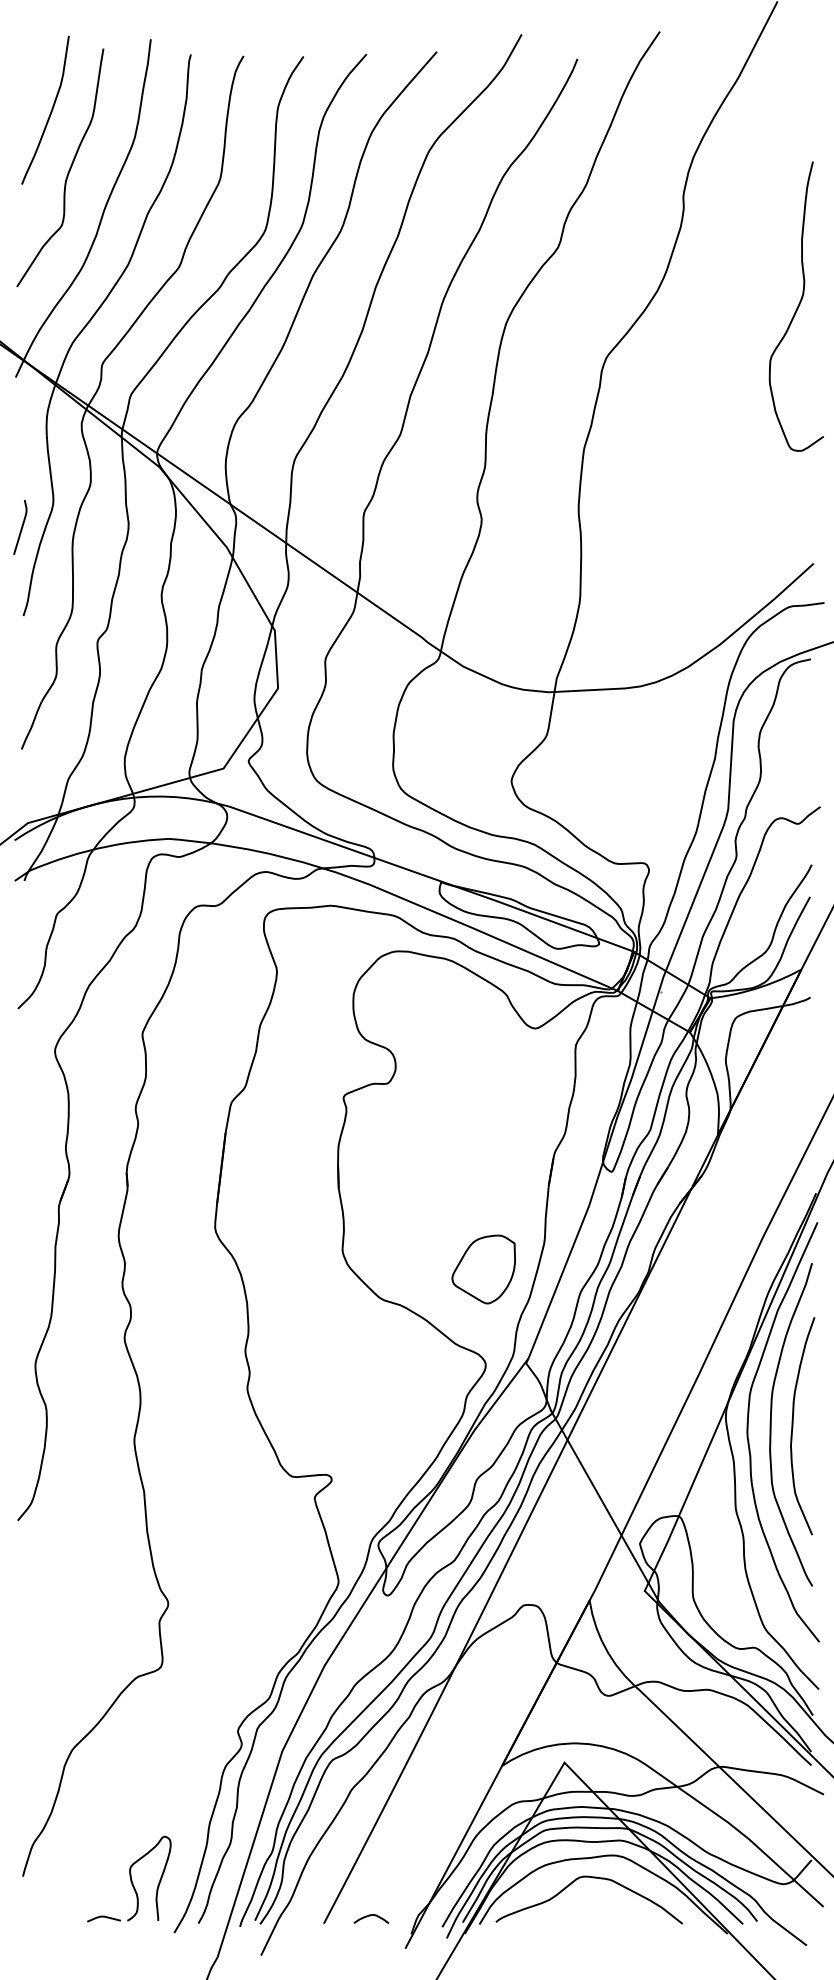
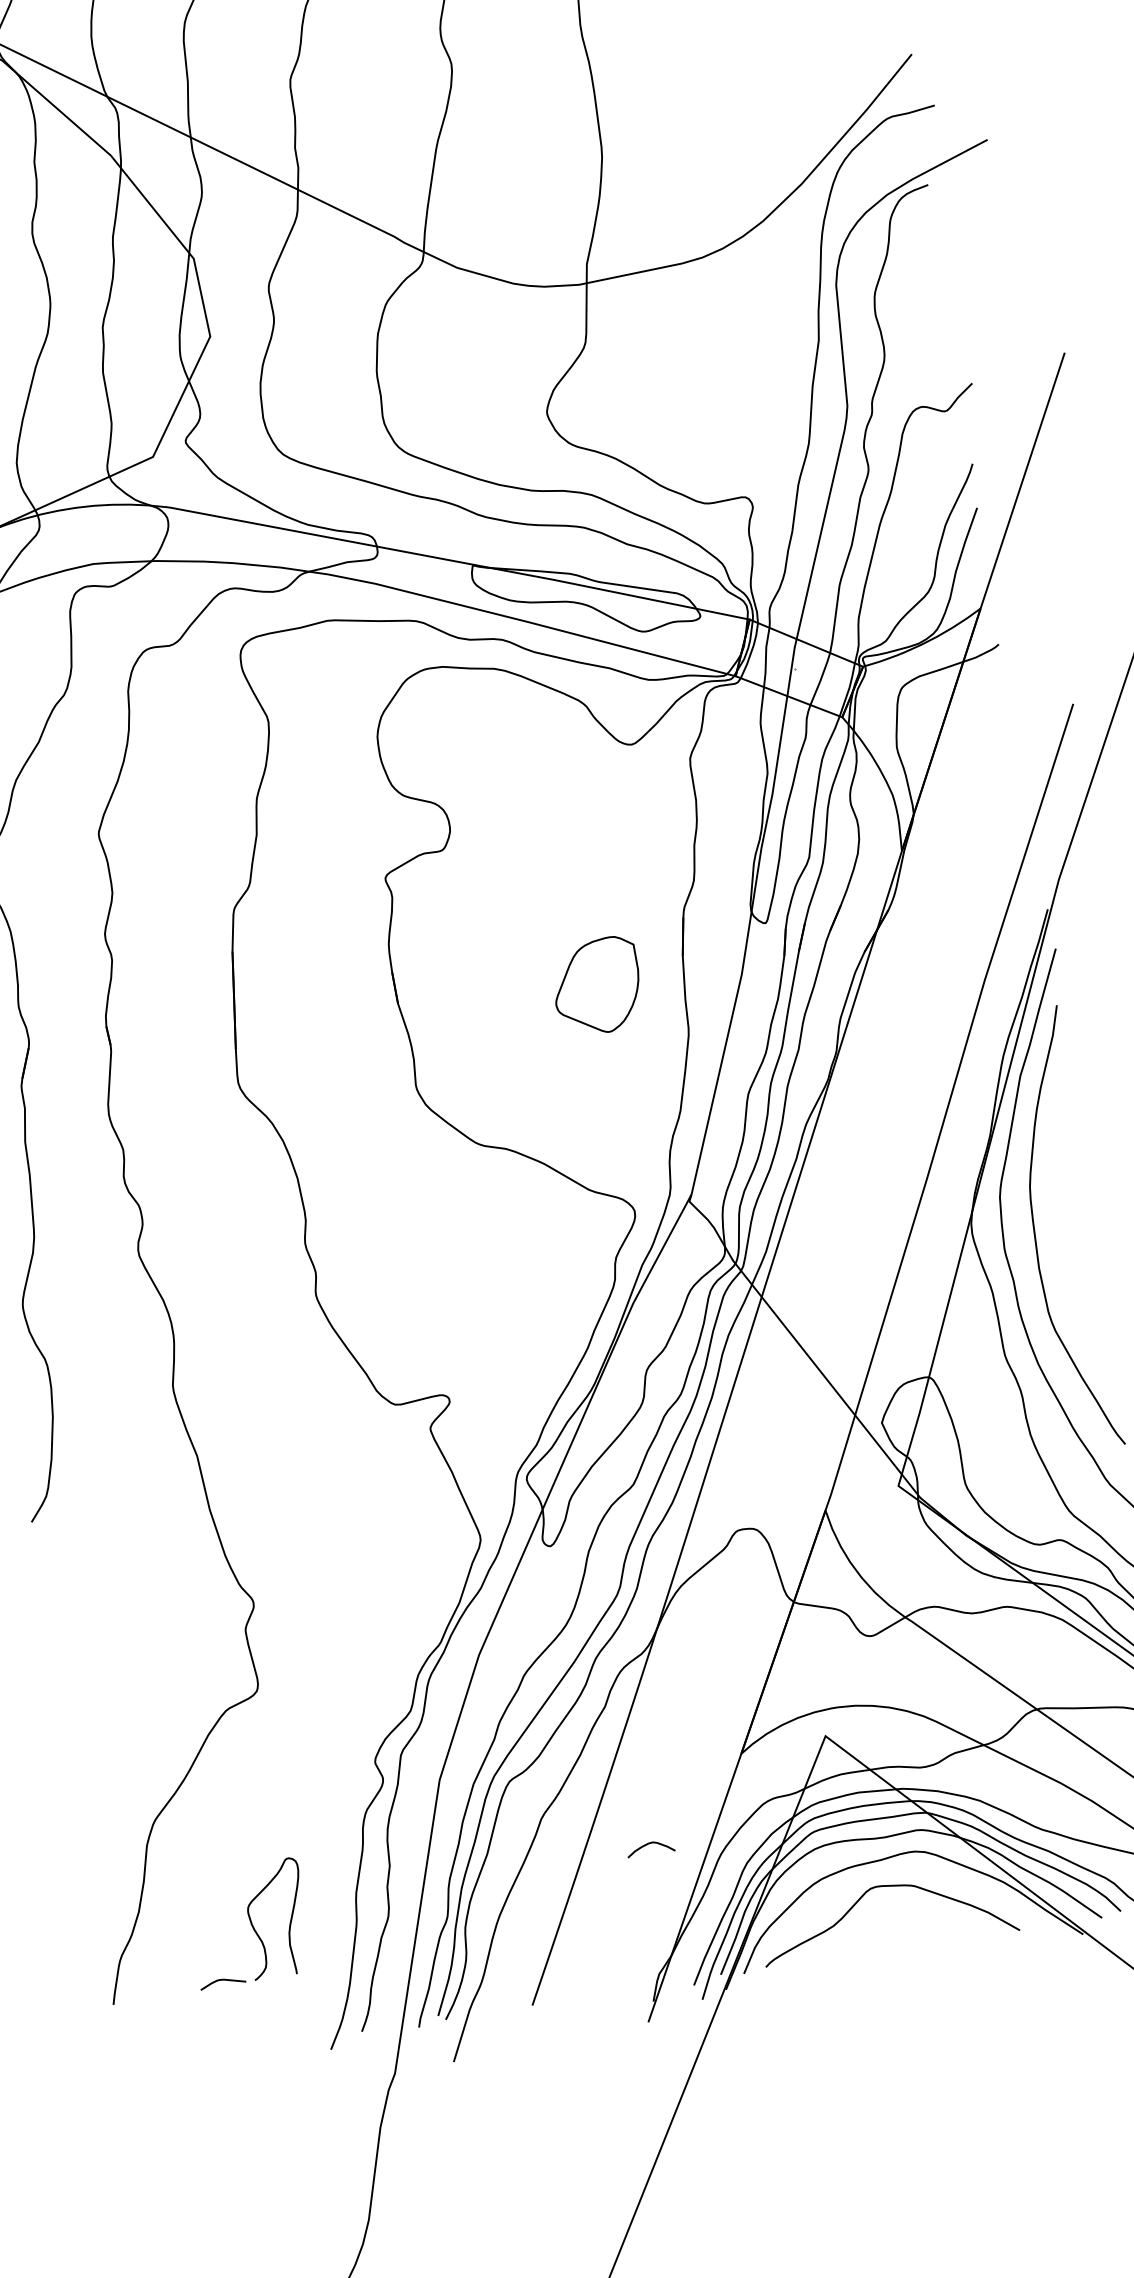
part: (483, 1269) -> (596, 986), moved
curve: (793, 1426) -> (1065, 1231), removed
part: (129, 1878) -> (249, 1922), moved
curve: (370, 1916) -> (648, 1845), moved

